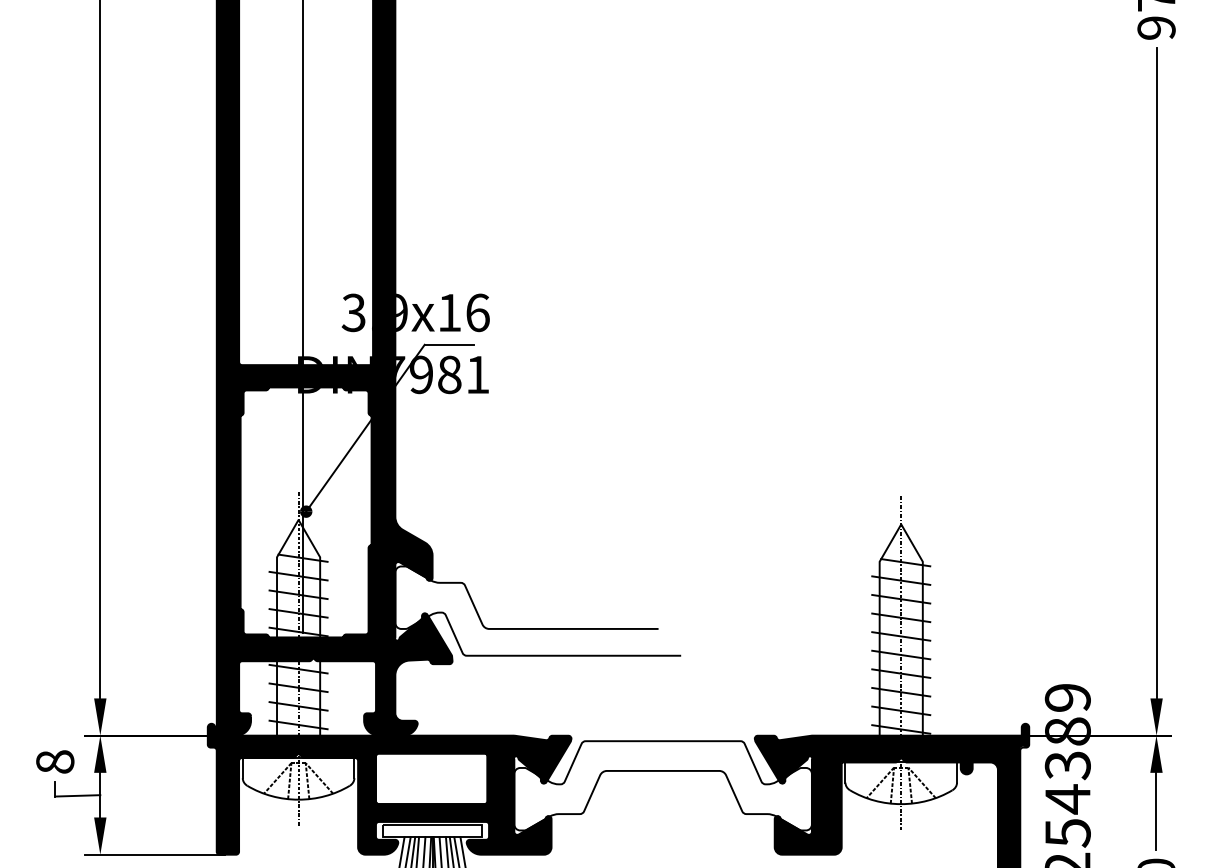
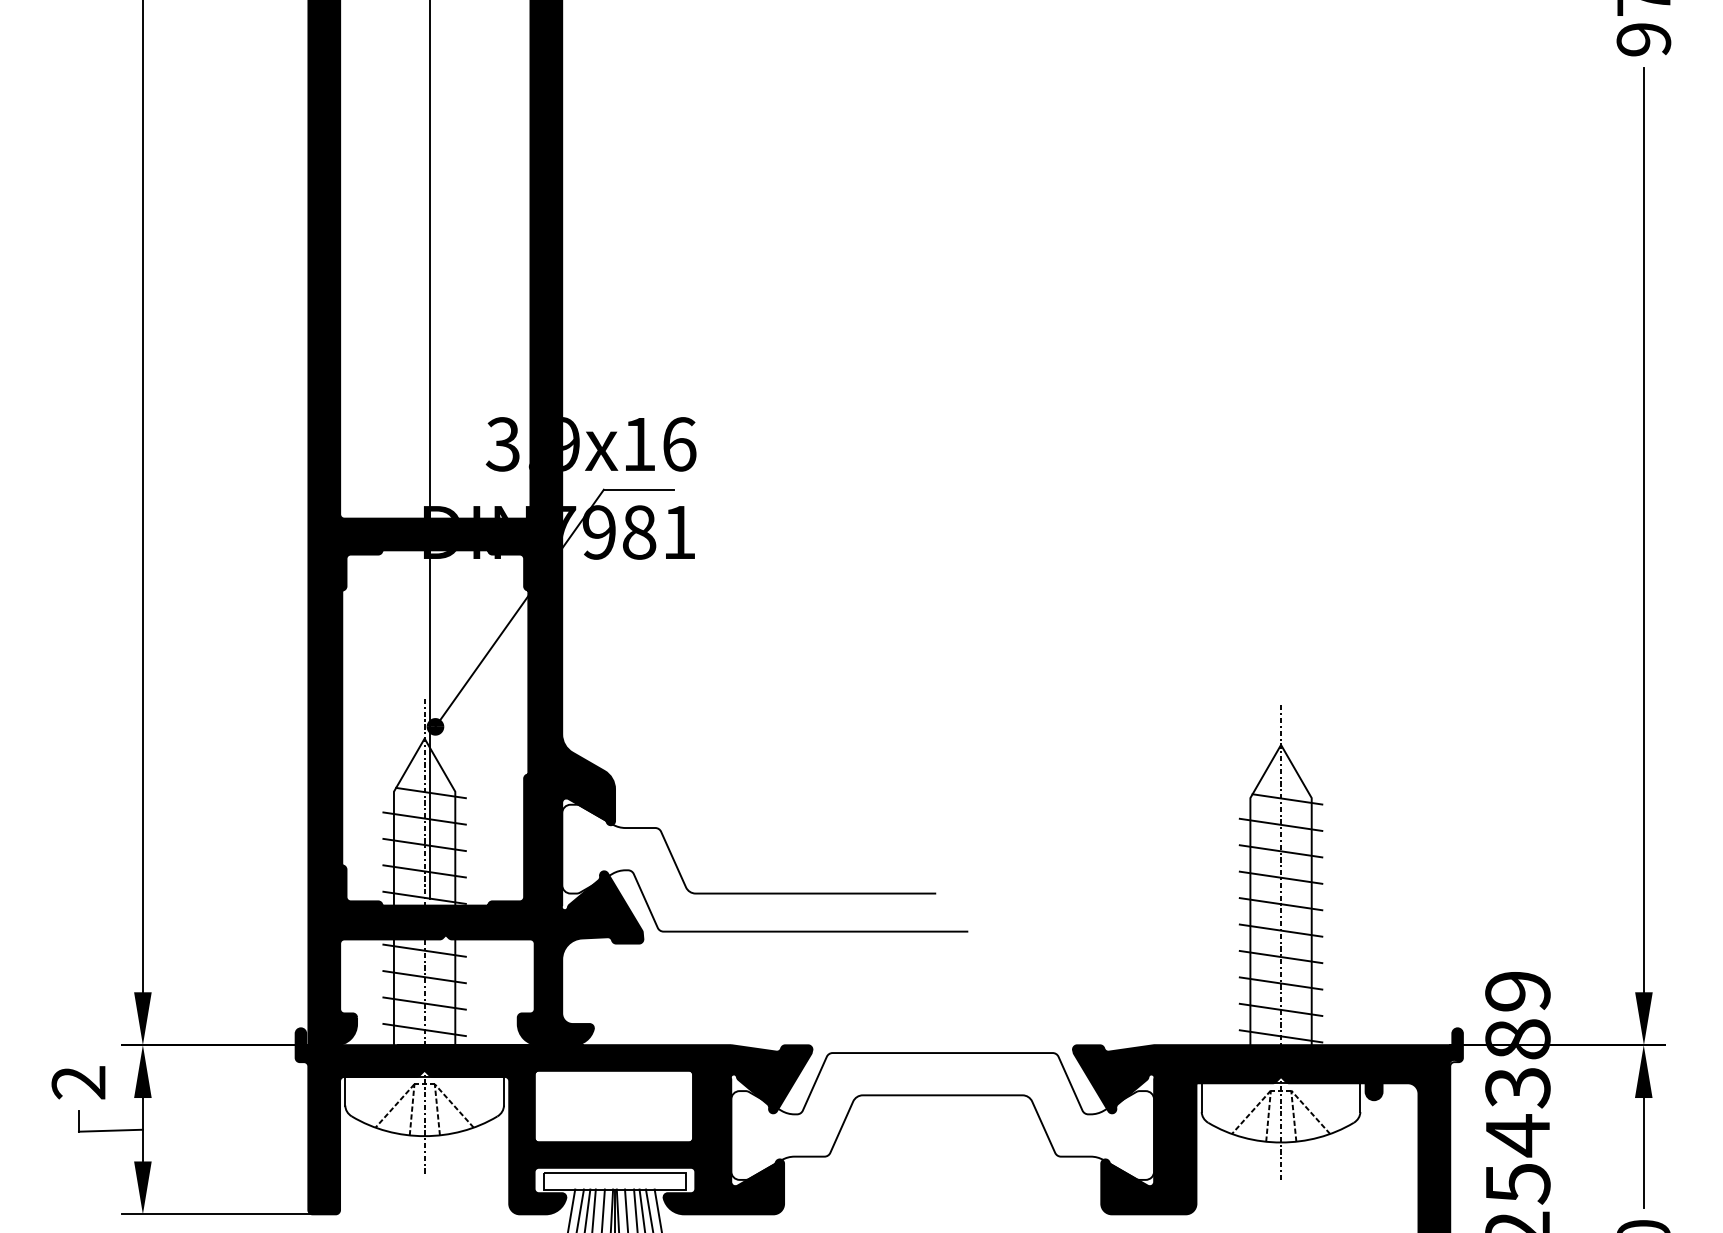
text: (55, 761) -> (78, 1082), 8 -> 2

